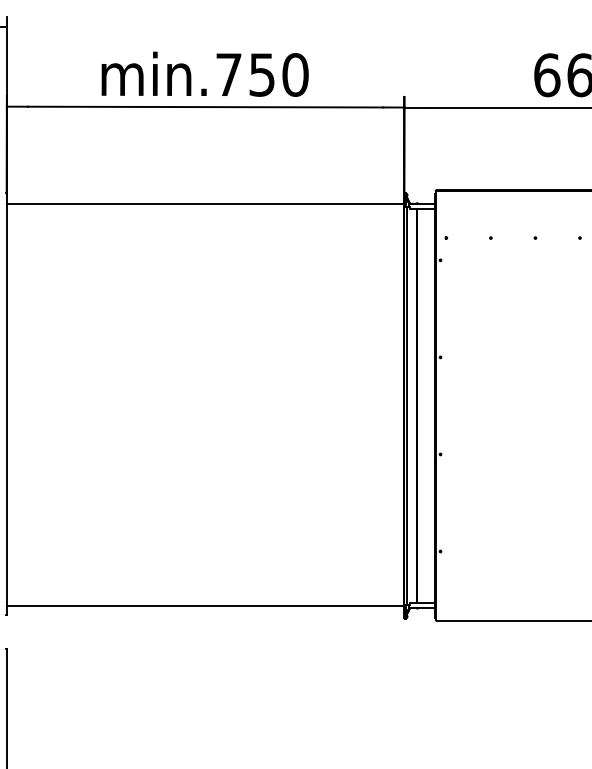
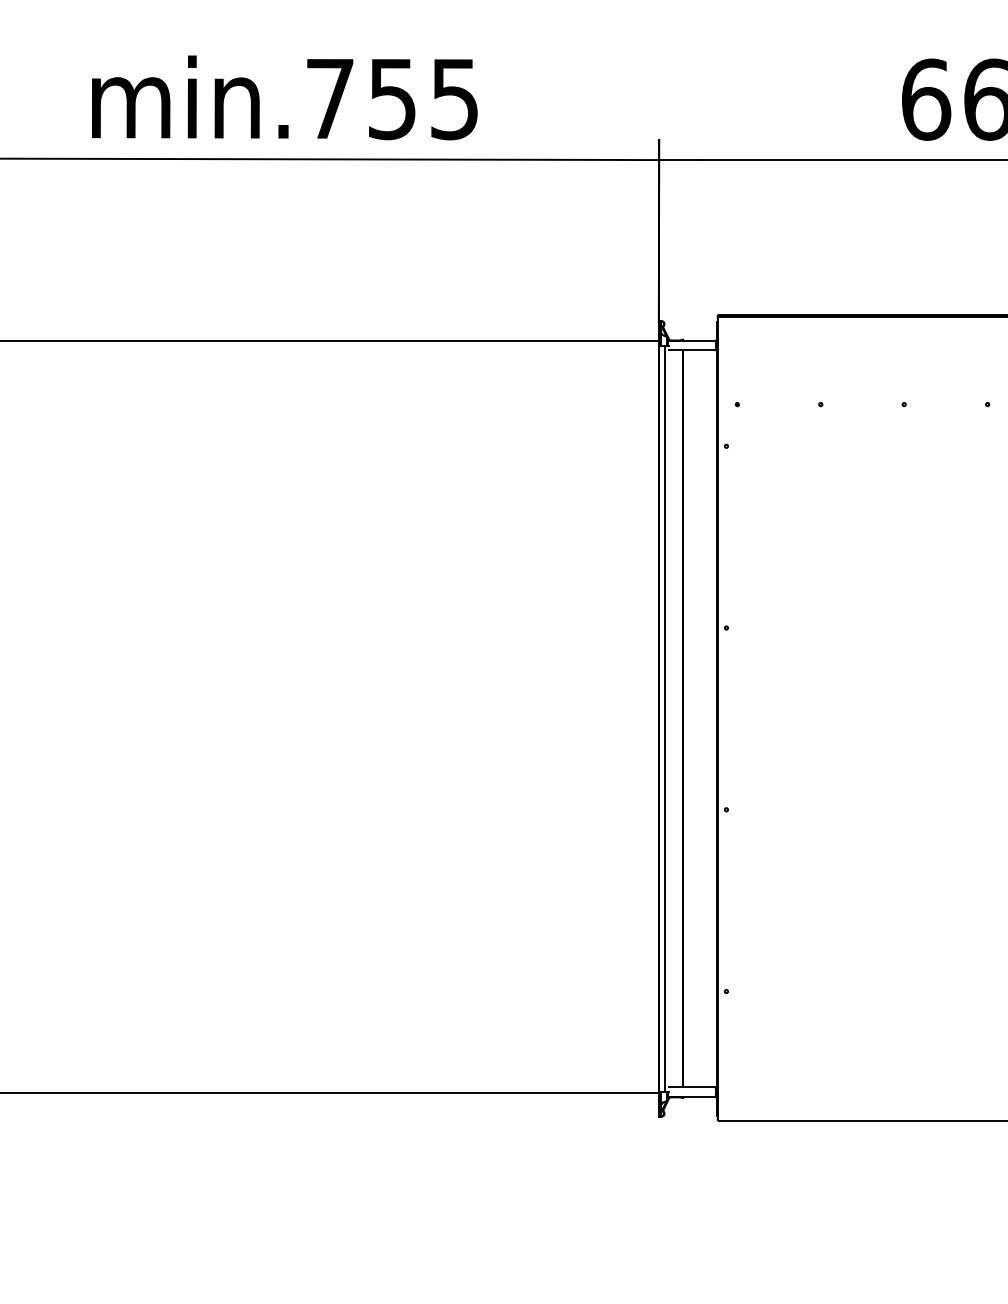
text: (295, 74) -> (454, 98), min.750 -> min.755

